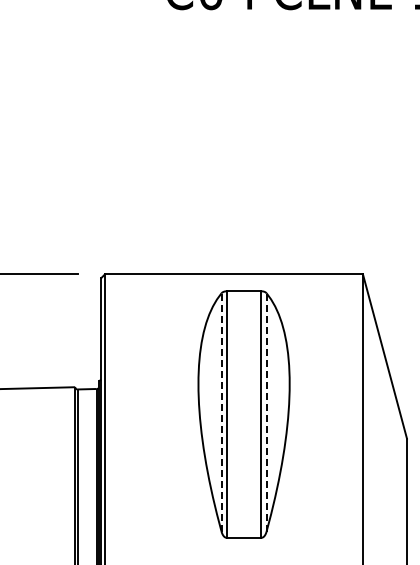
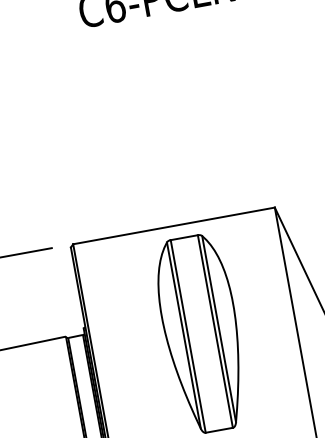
line: (221, 411) -> (183, 334), dashed -> solid
line: (266, 411) -> (218, 328), dashed -> solid

